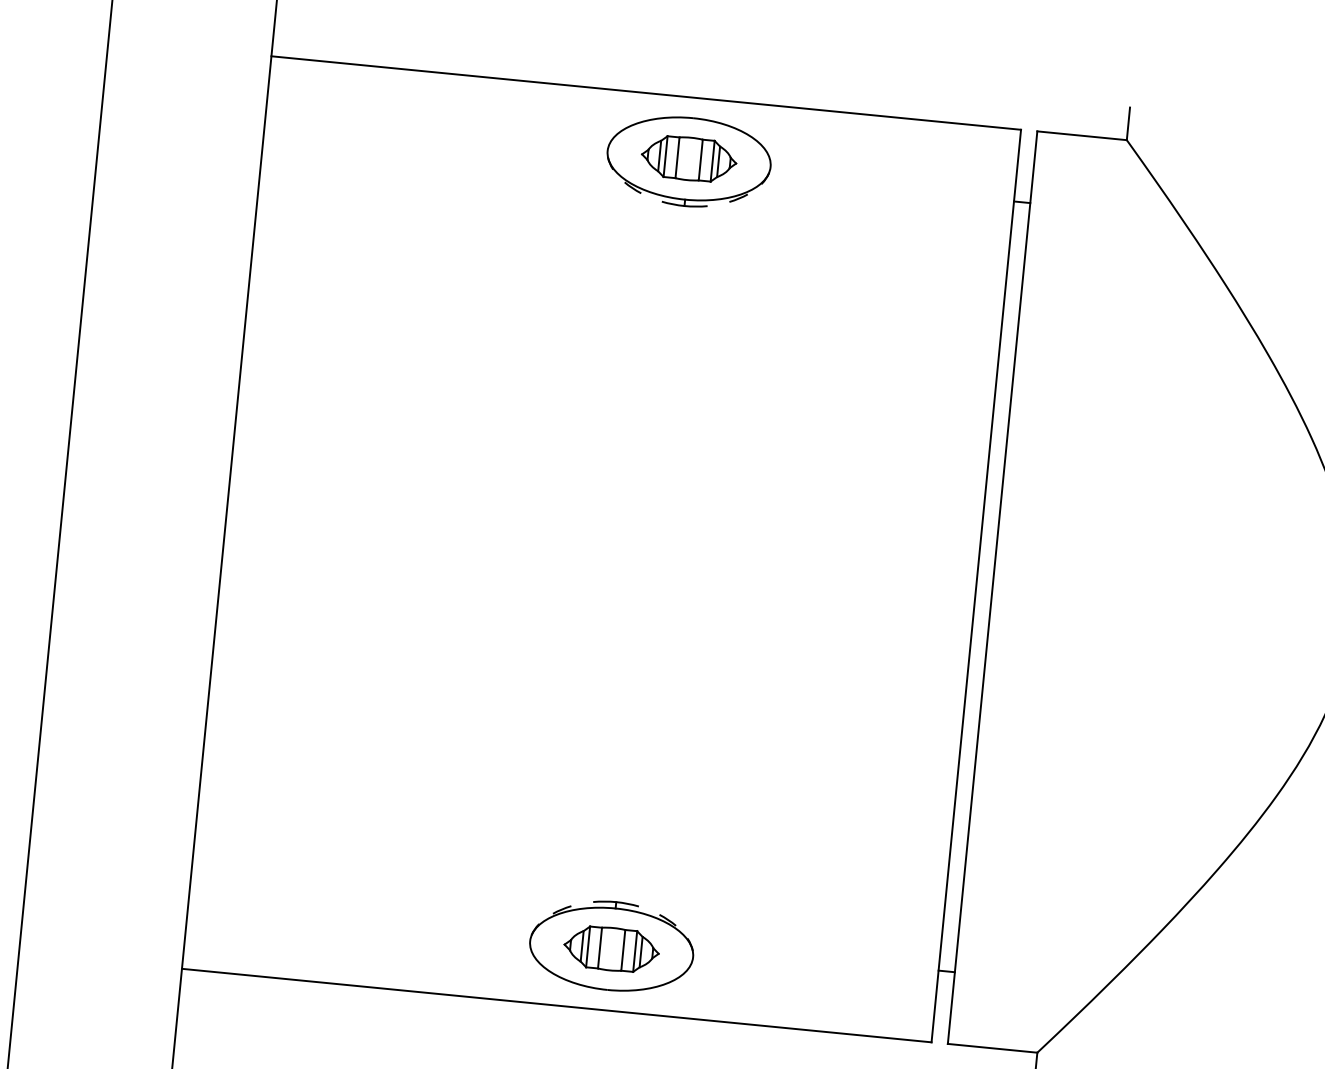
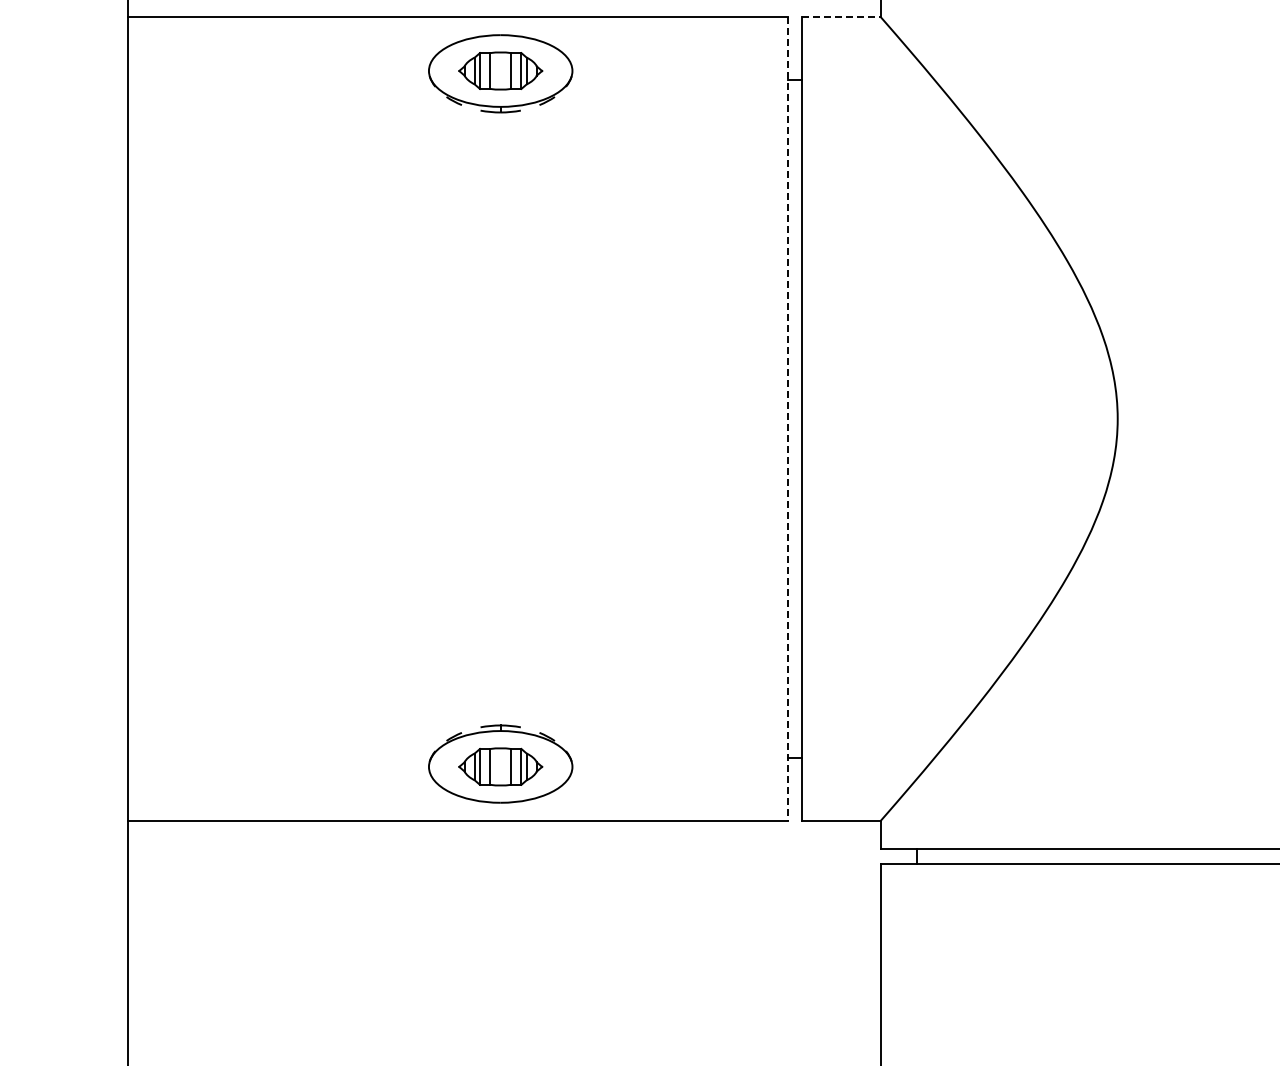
line: (1082, 136) -> (841, 17), solid -> dashed
line: (976, 585) -> (787, 418), solid -> dashed

